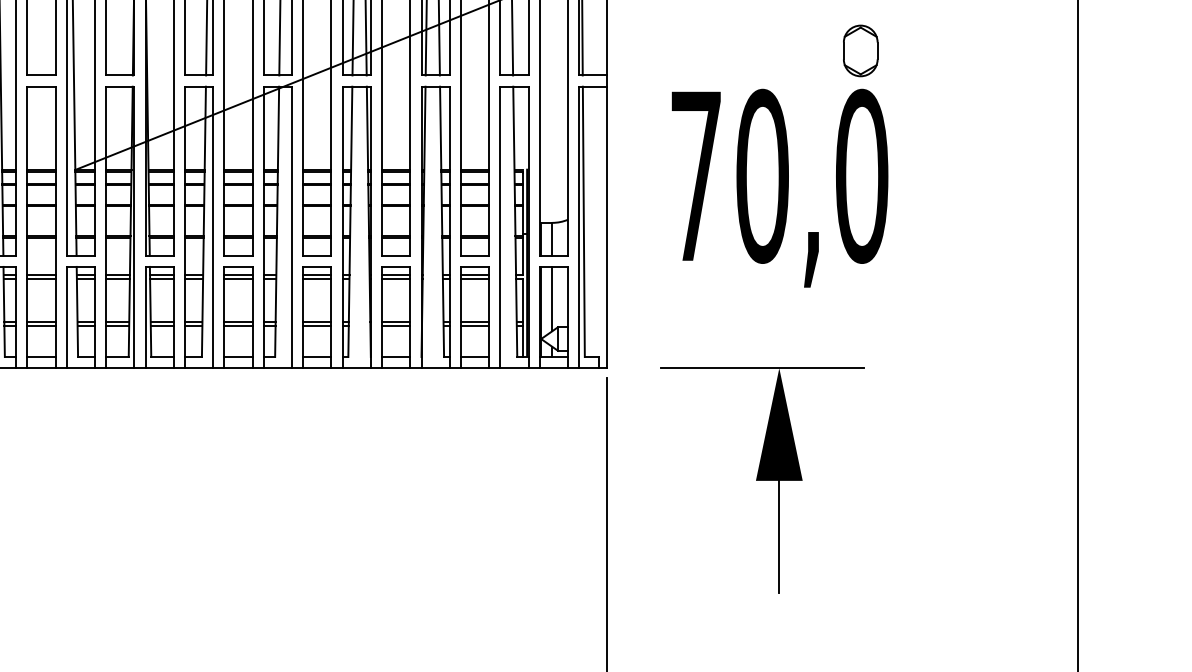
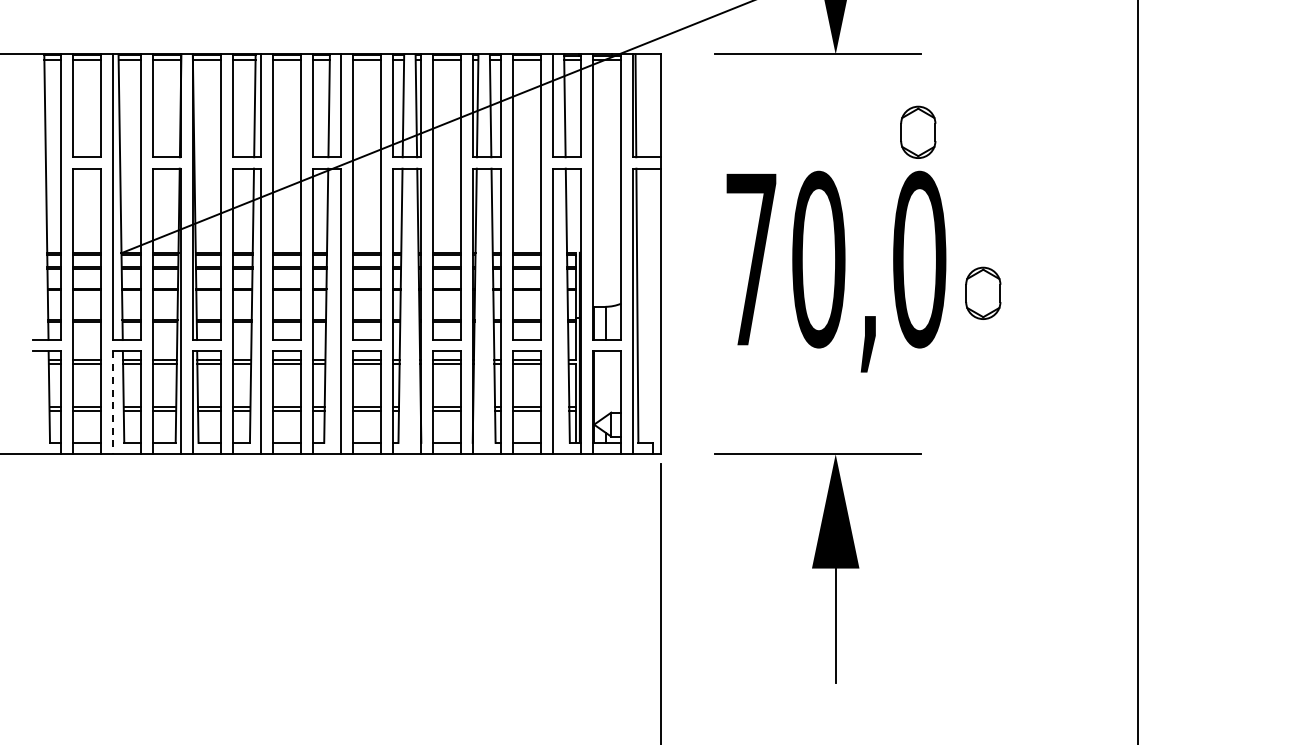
part: (924, 208) -> (983, 292), added
line: (552, 298) -> (605, 383), removed
line: (66, 318) -> (112, 403), solid -> dashed

